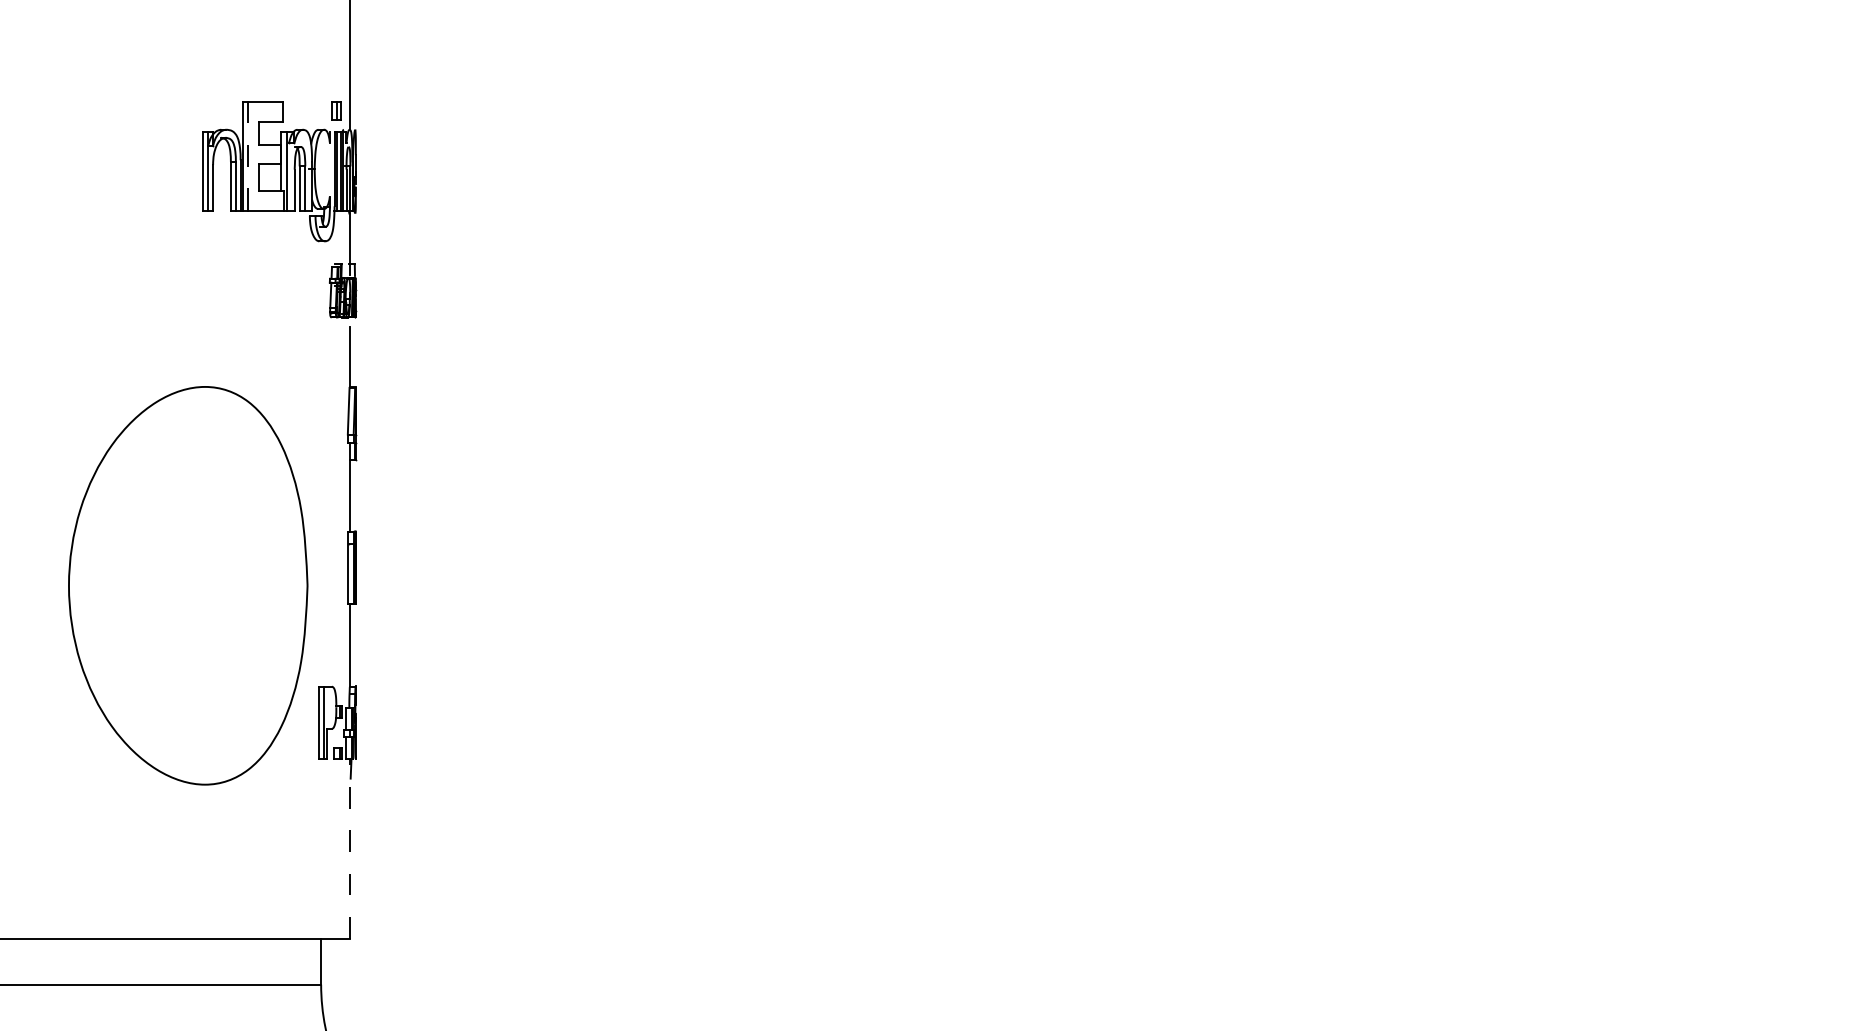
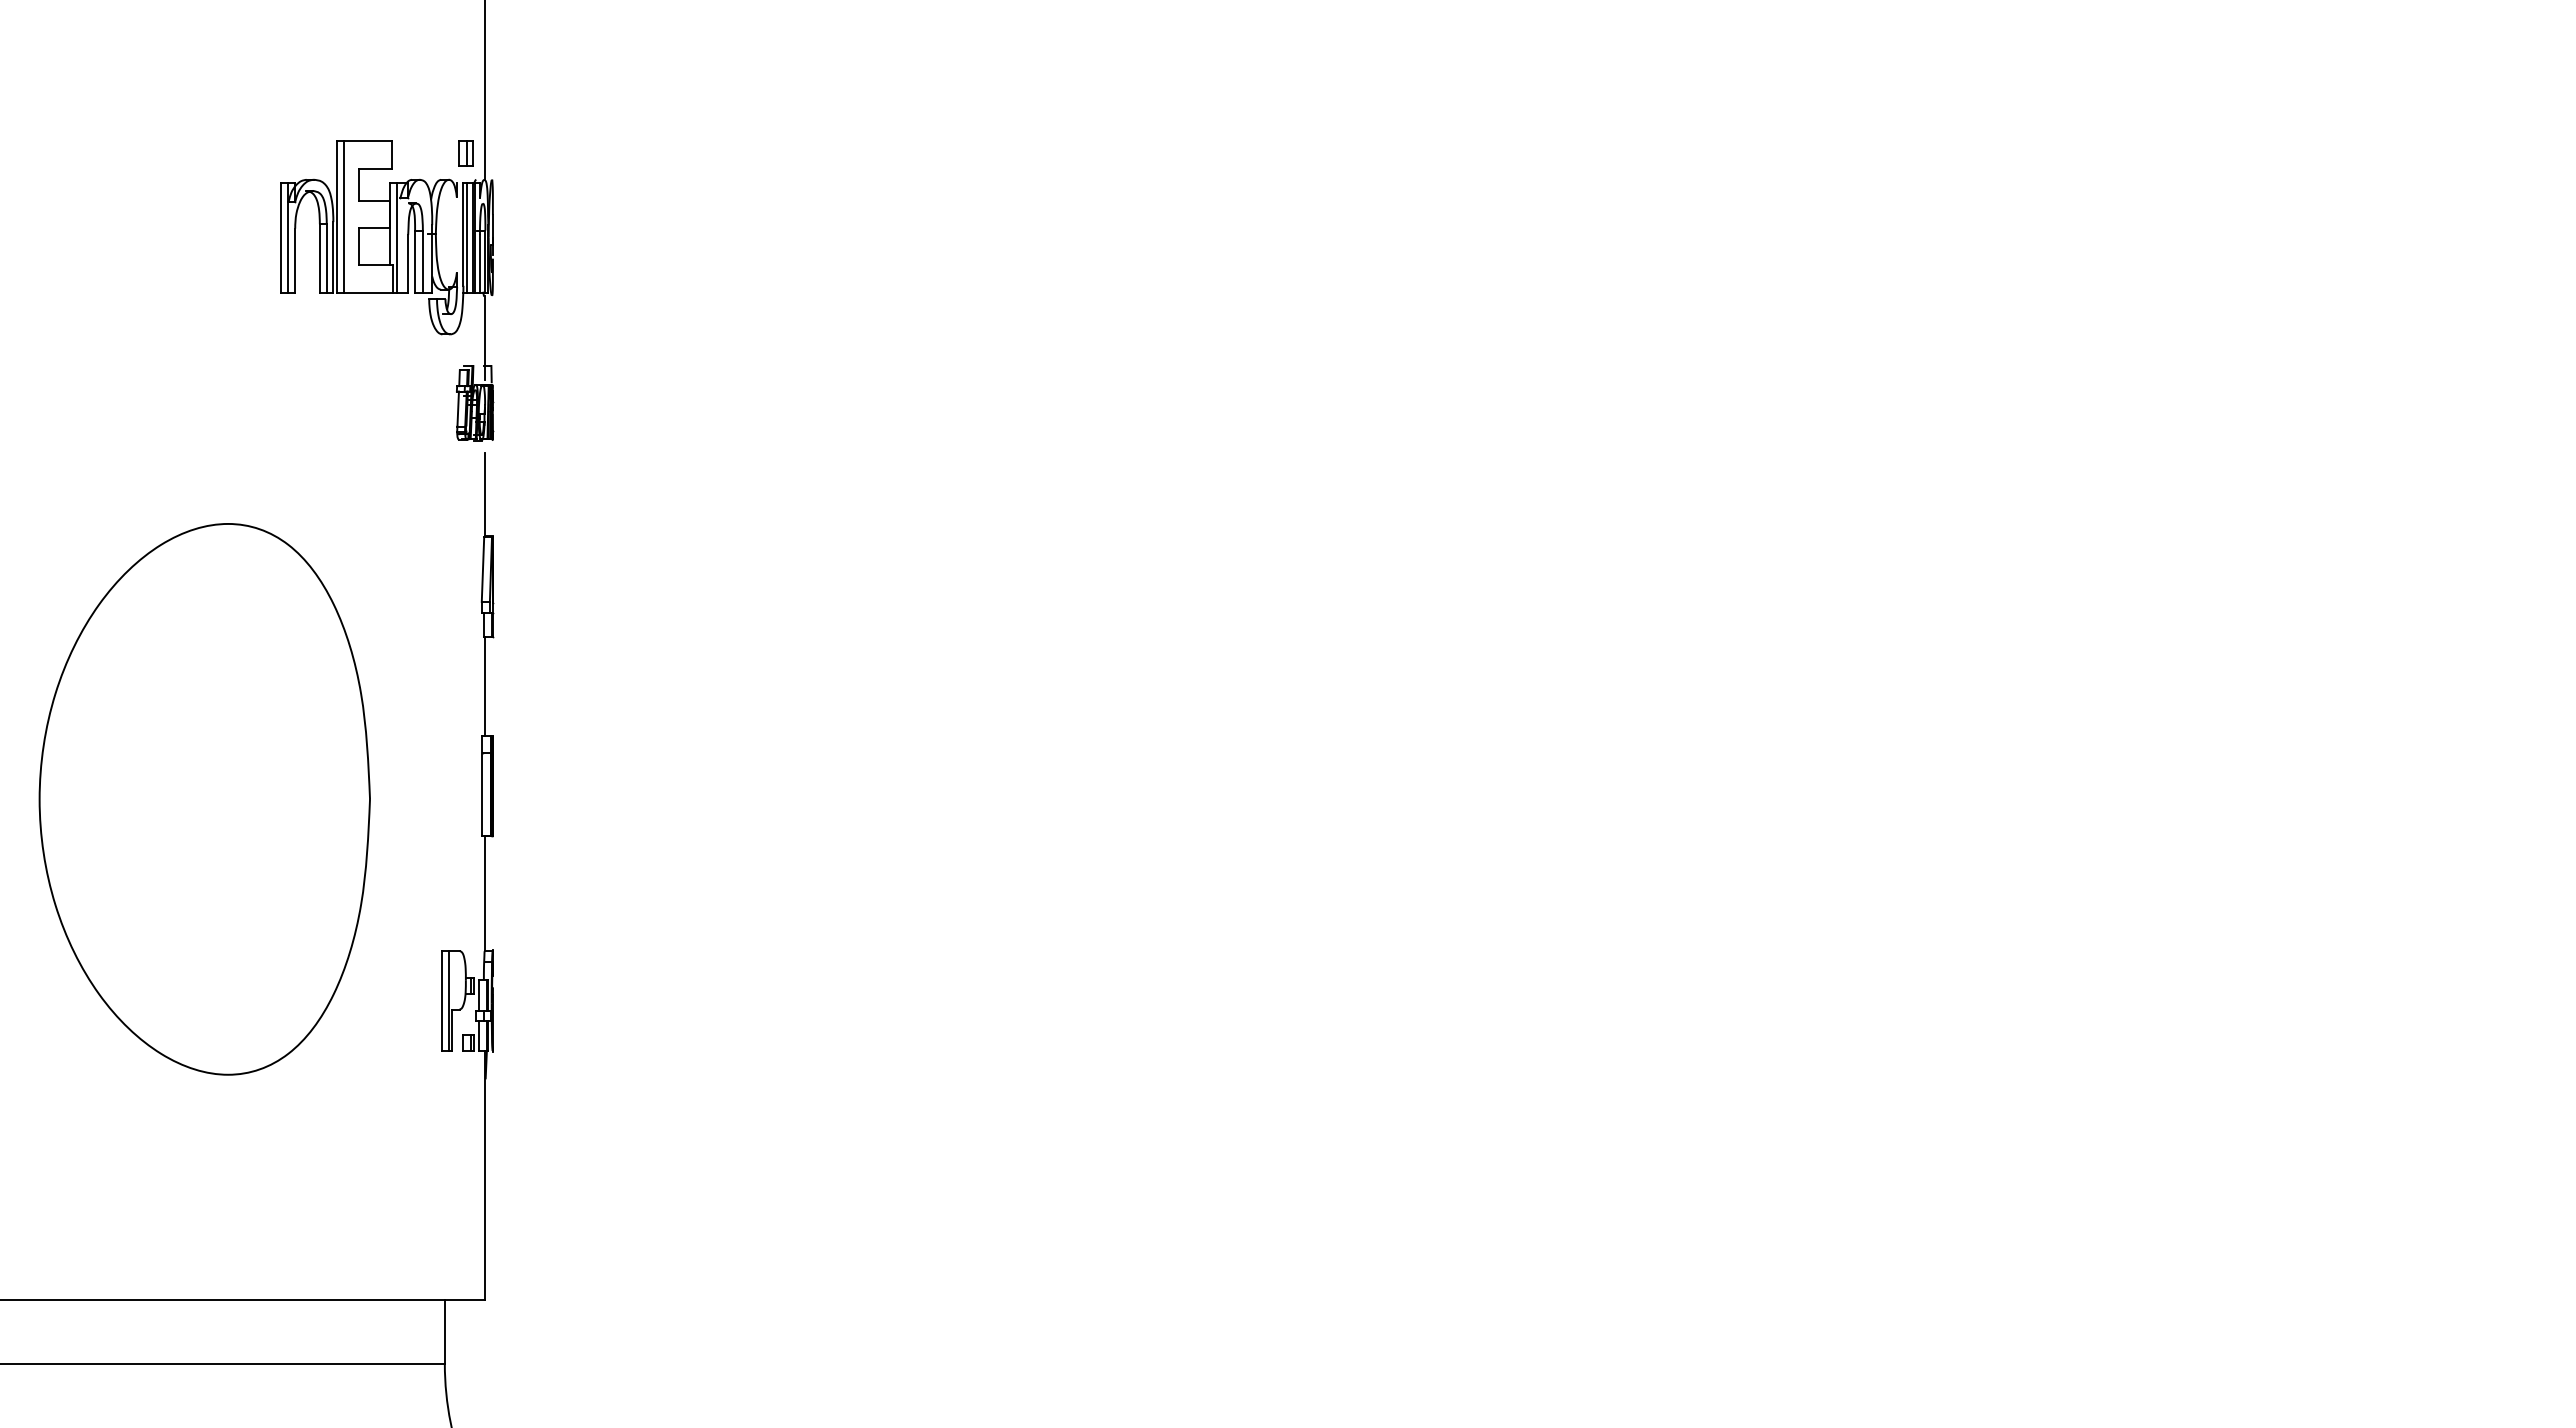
line: (247, 156) -> (343, 217), dashed -> solid
part: (188, 585) -> (204, 799), moved
line: (349, 848) -> (484, 1175), dashed -> solid

